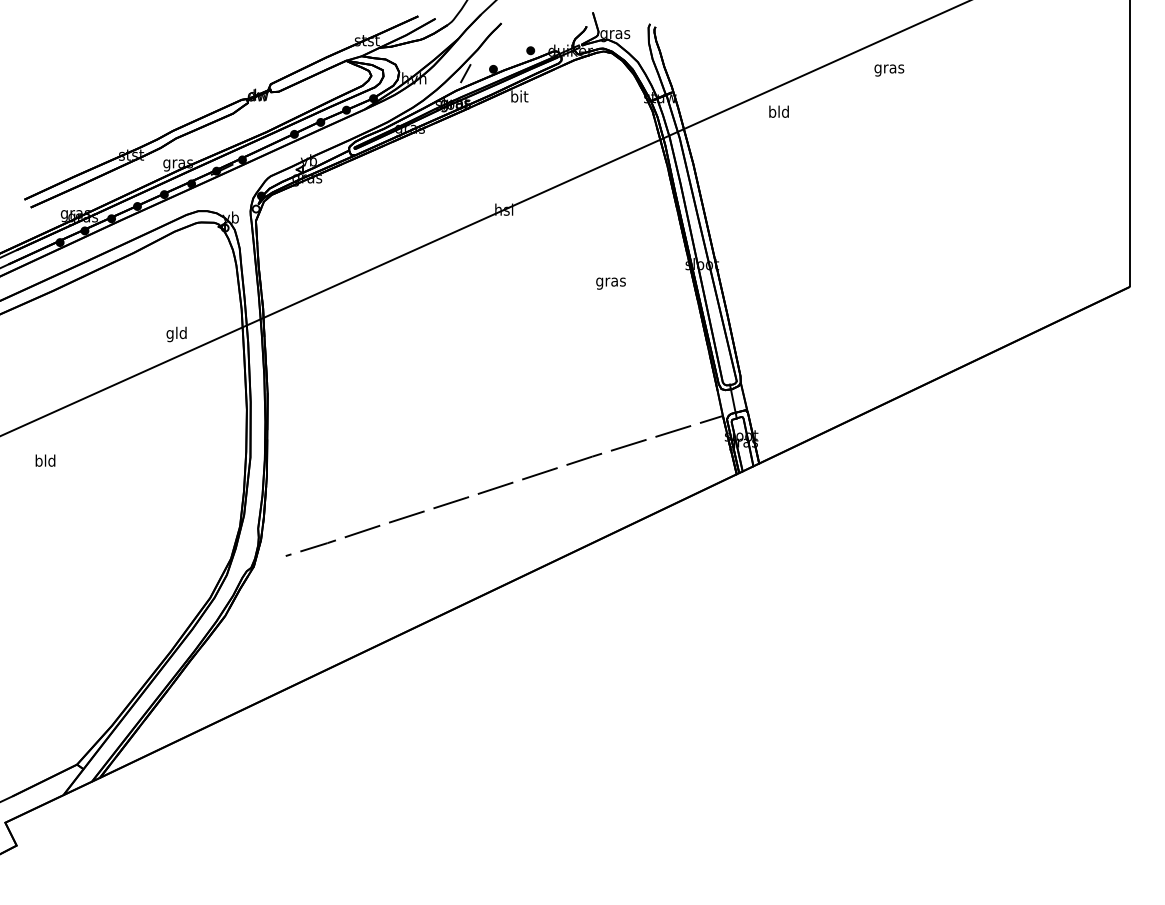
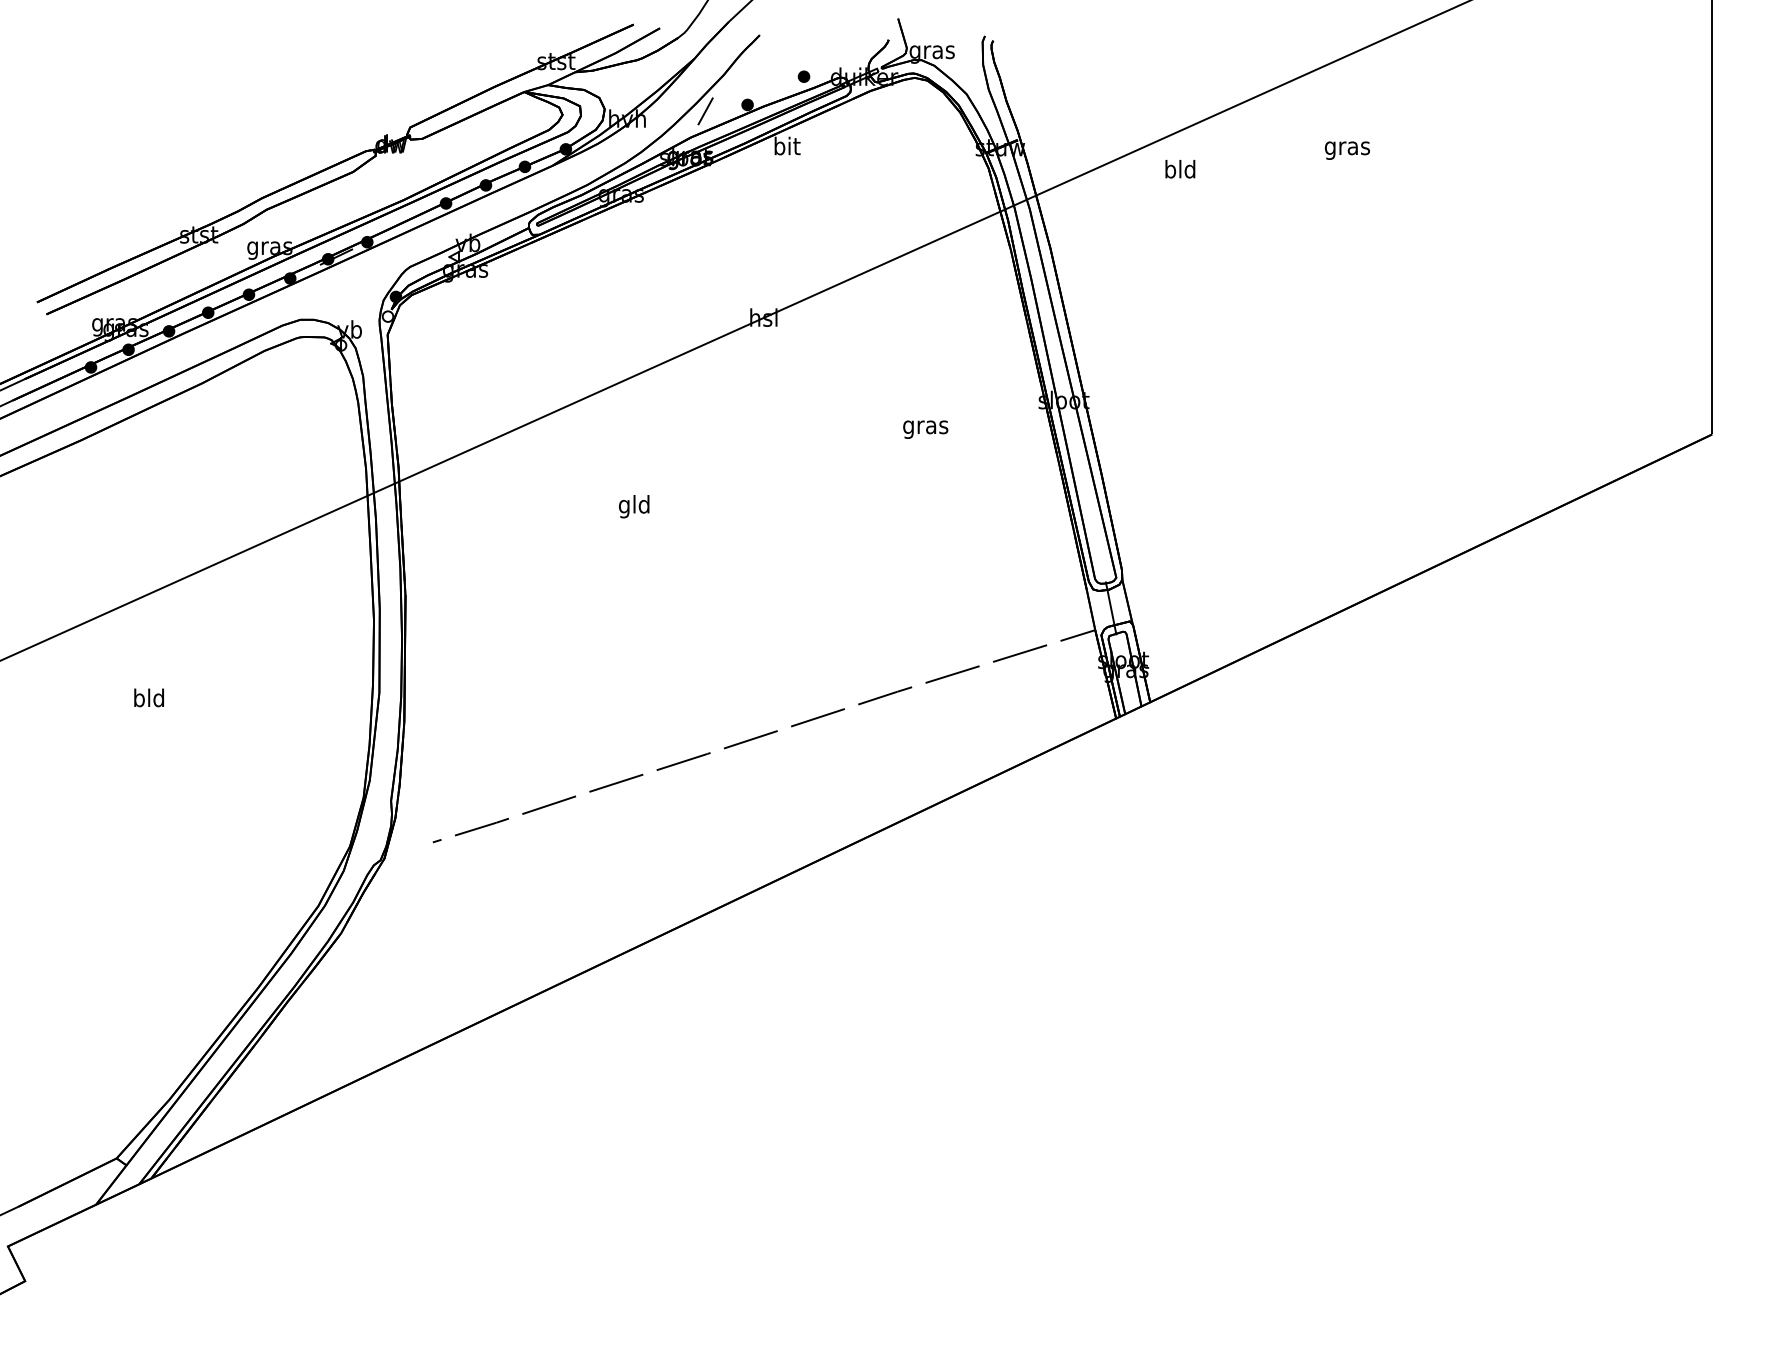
text: (889, 70) -> (1347, 150), moved
text: (176, 334) -> (634, 506), moved
text: (45, 460) -> (149, 697), moved

